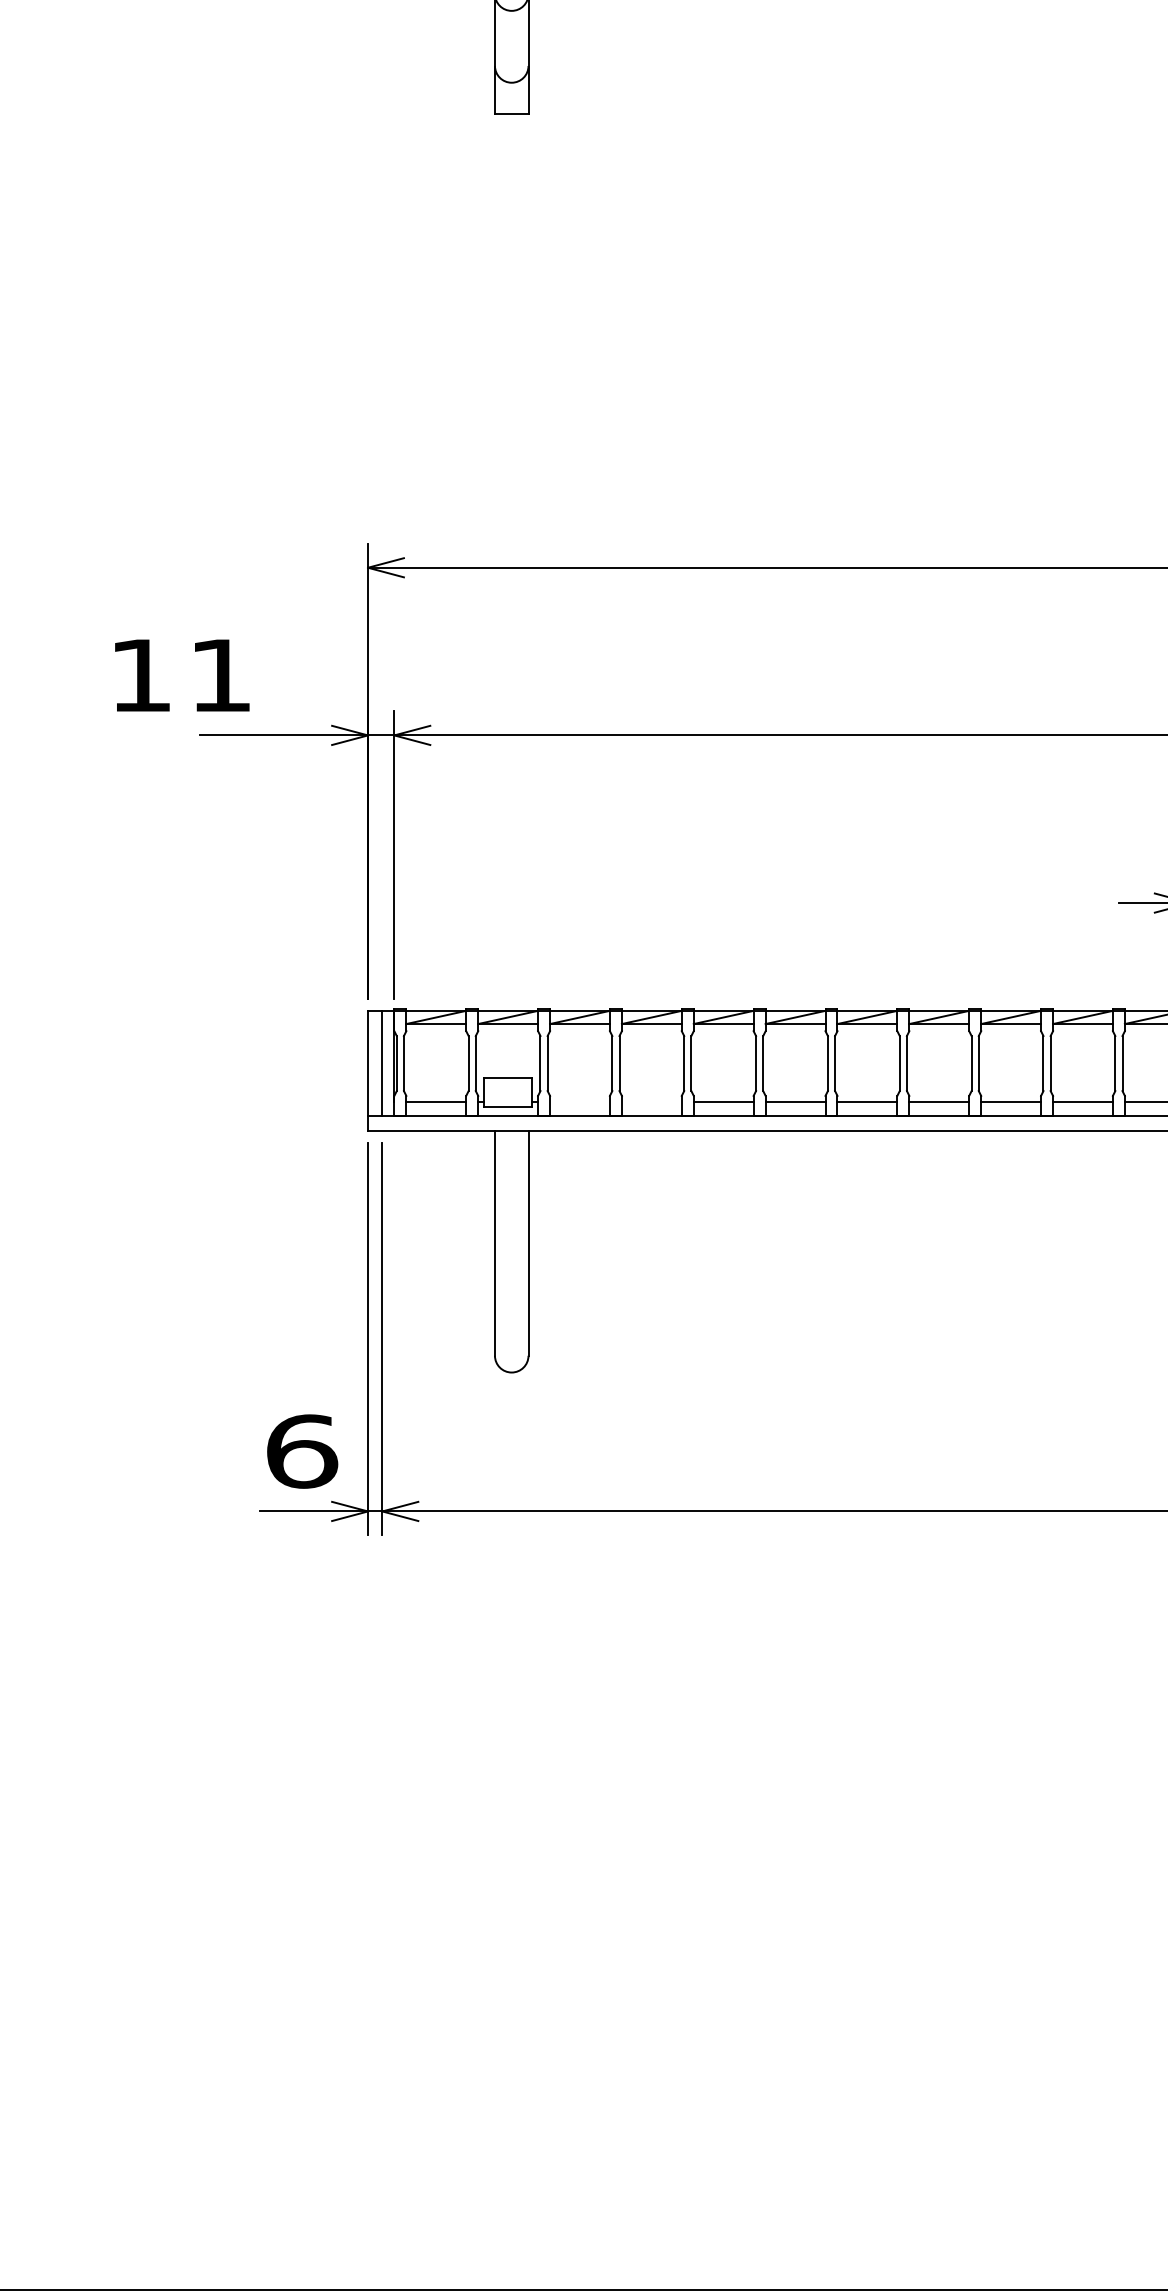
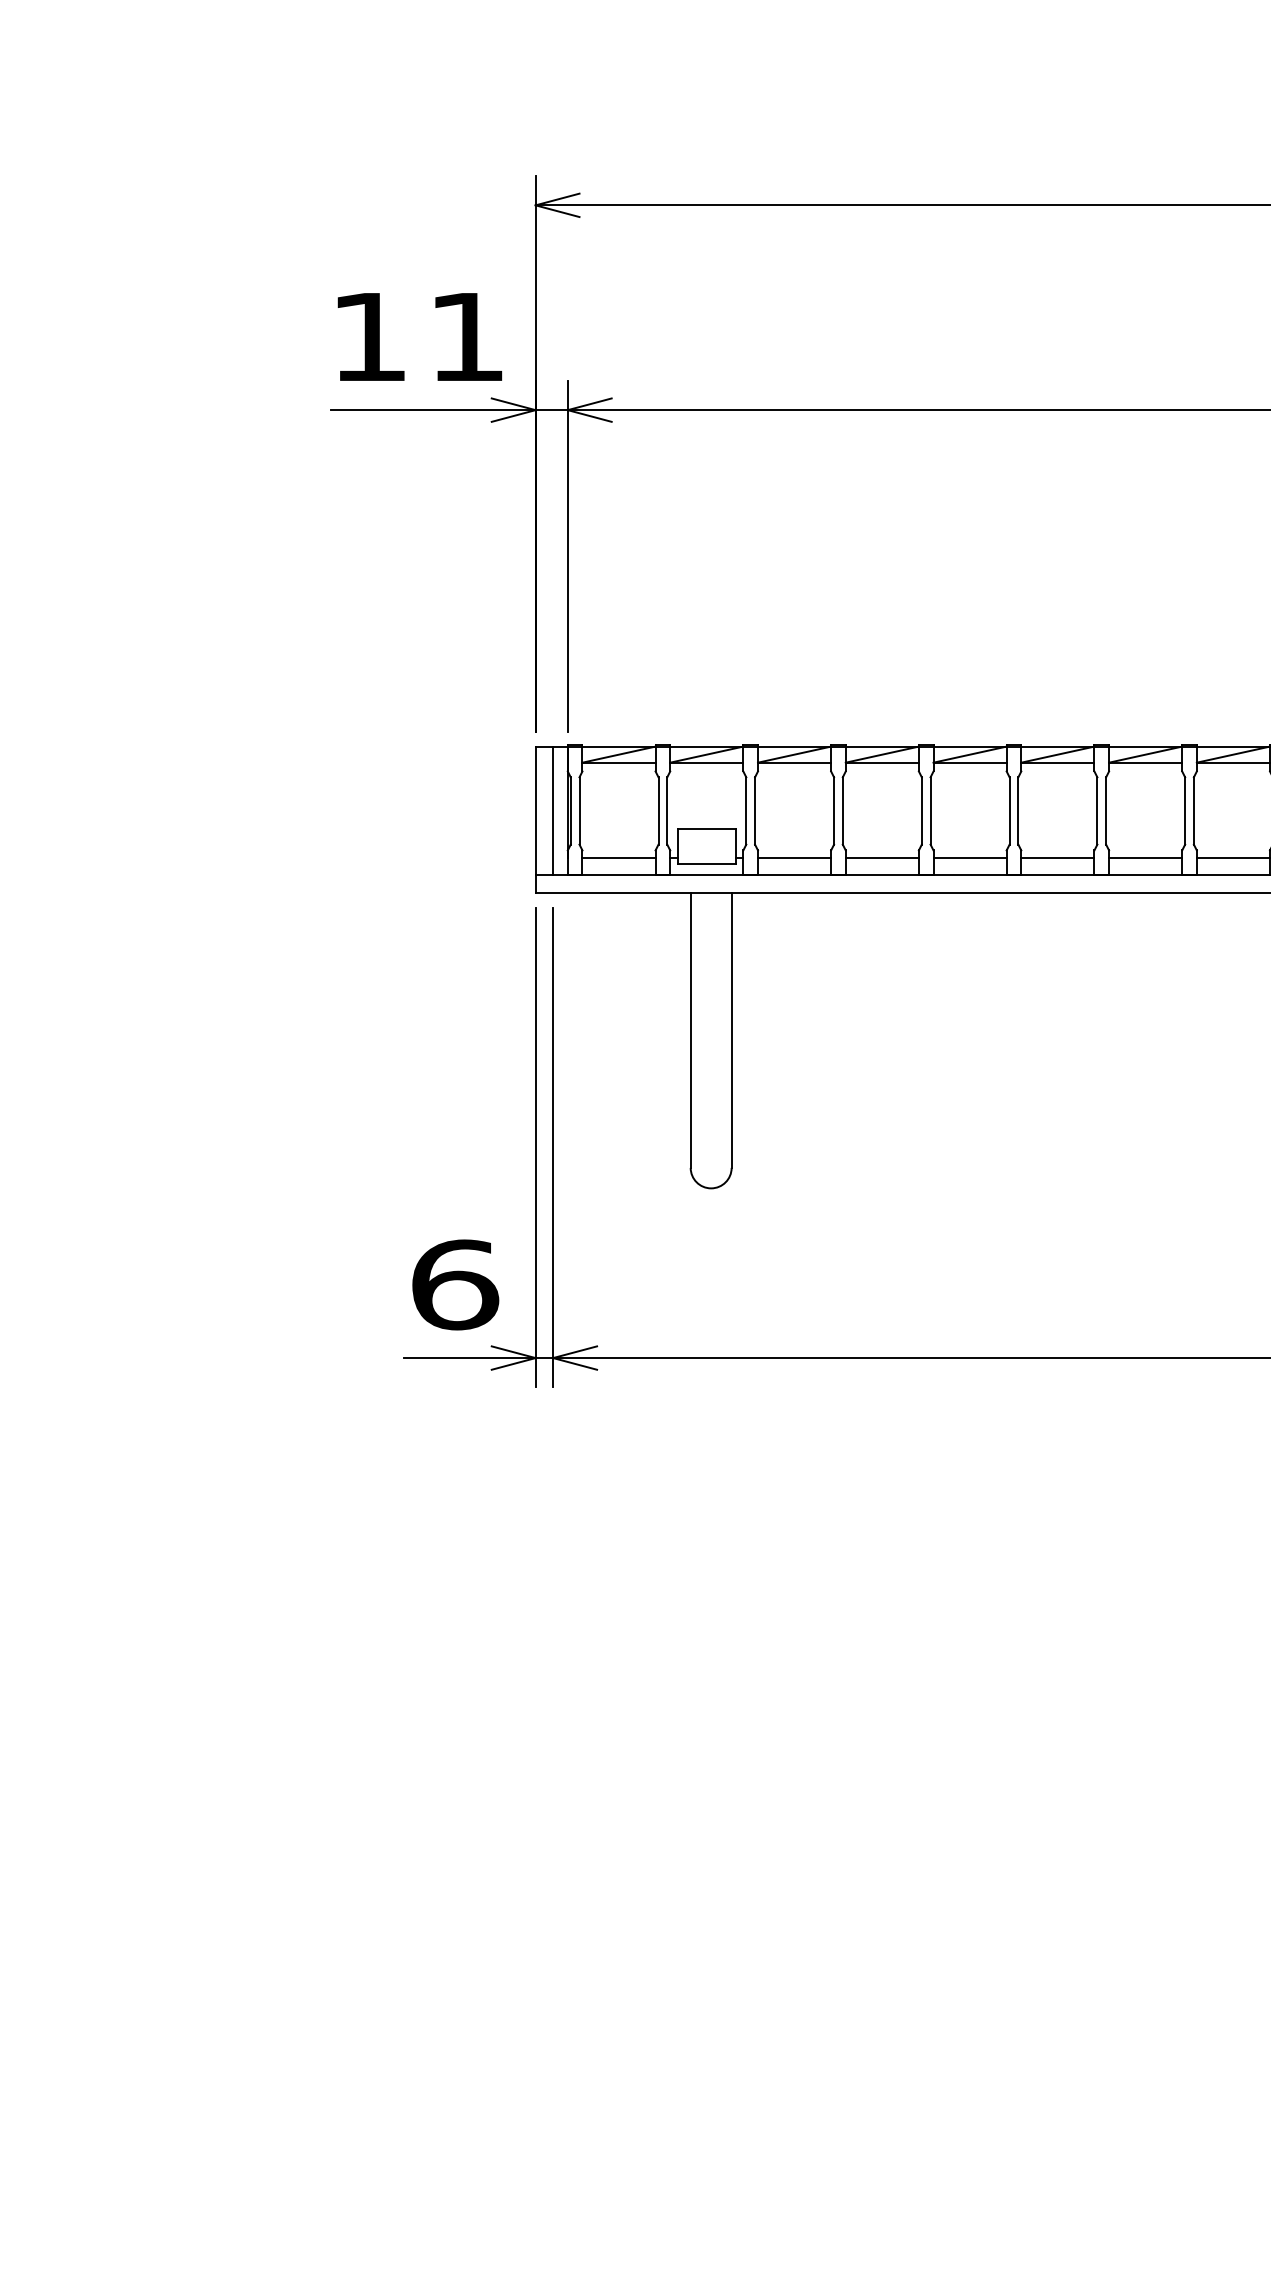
text: (182, 675) -> (420, 336), moved
line: (579, 1101) -> (793, 857), added
line: (651, 1101) -> (881, 857), added

